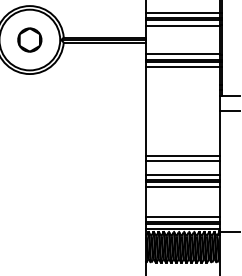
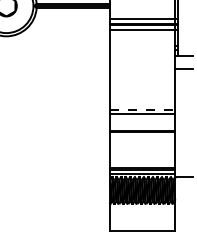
line: (182, 156) -> (142, 109), solid -> dashed
line: (182, 175) -> (142, 126), removed
line: (182, 187) -> (142, 137), removed
line: (182, 216) -> (142, 163), removed

